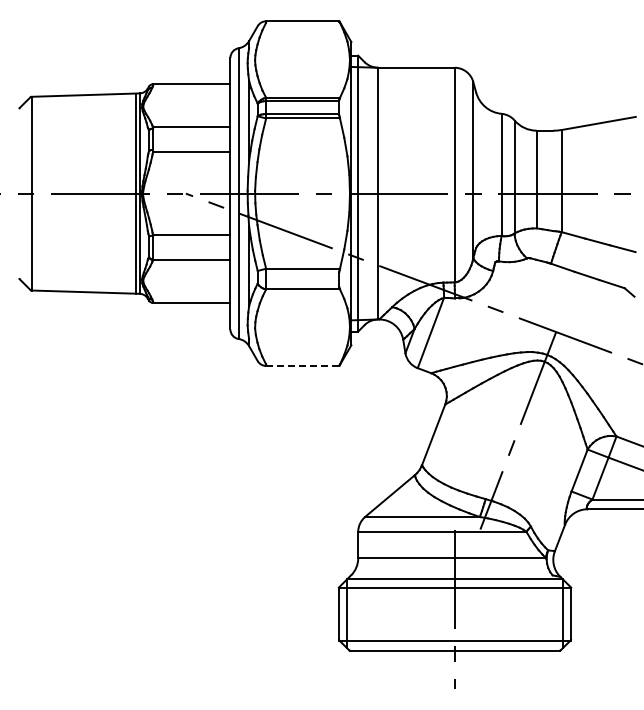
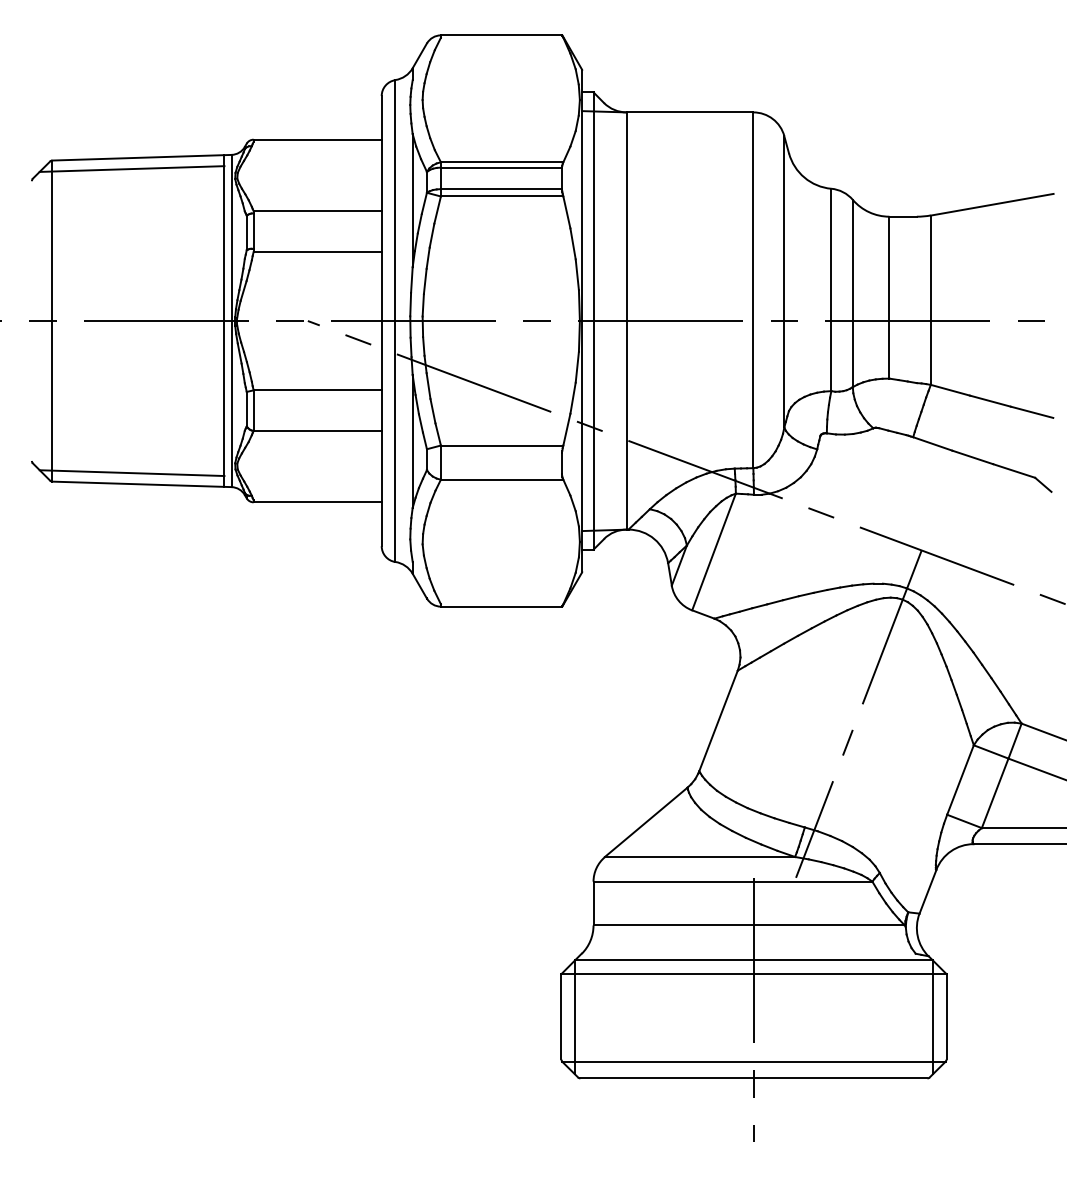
line: (79, 101) -> (131, 168), added
line: (79, 285) -> (131, 473), added
line: (302, 365) -> (501, 605), dashed -> solid

